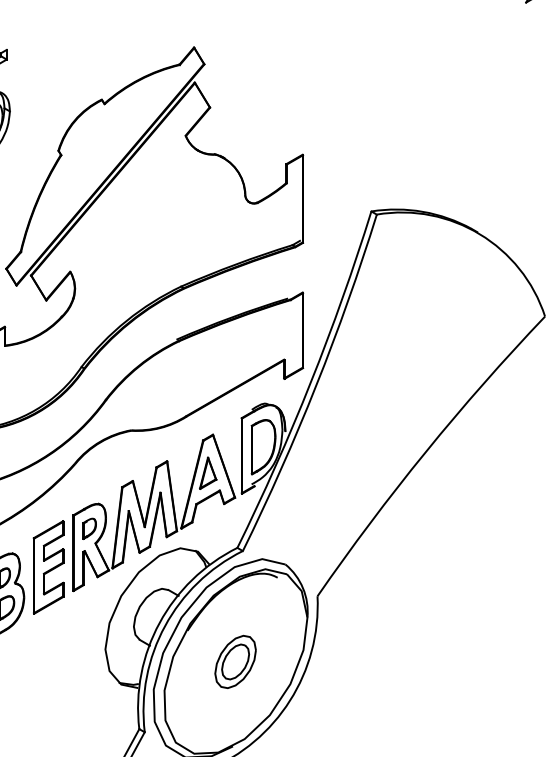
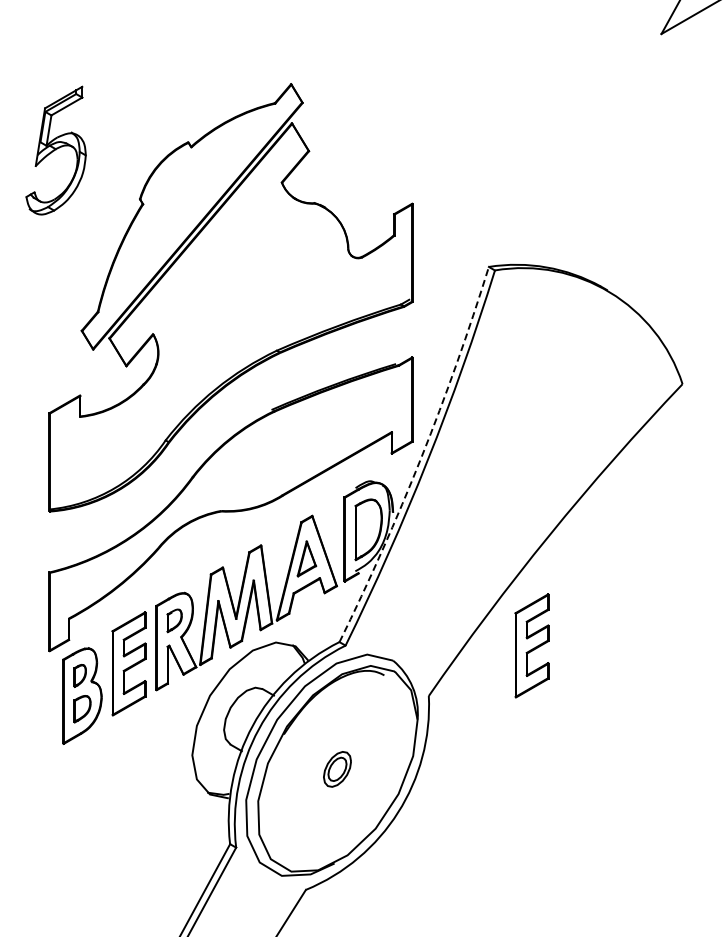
arc: (310, 382) -> (421, 457), solid -> dashed
part: (409, 550) -> (531, 645), added
part: (235, 662) -> (337, 769), size x0.6

